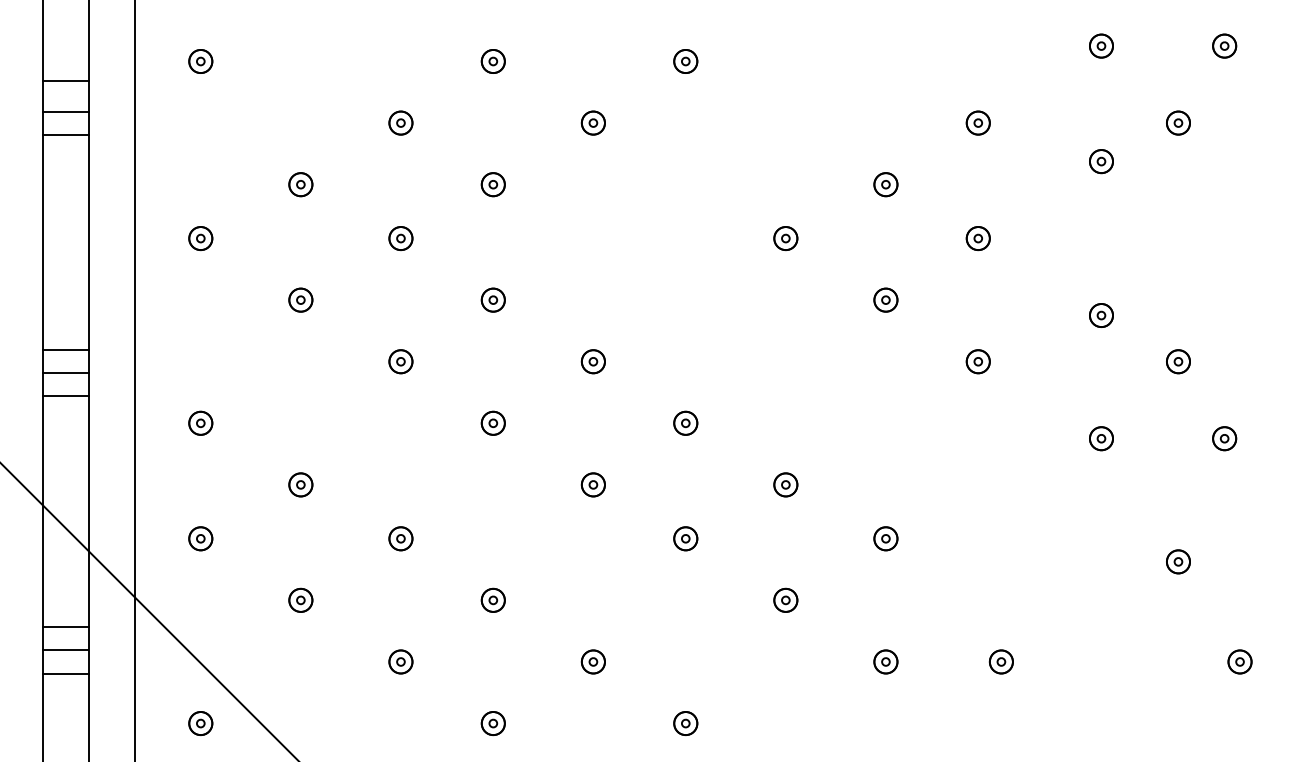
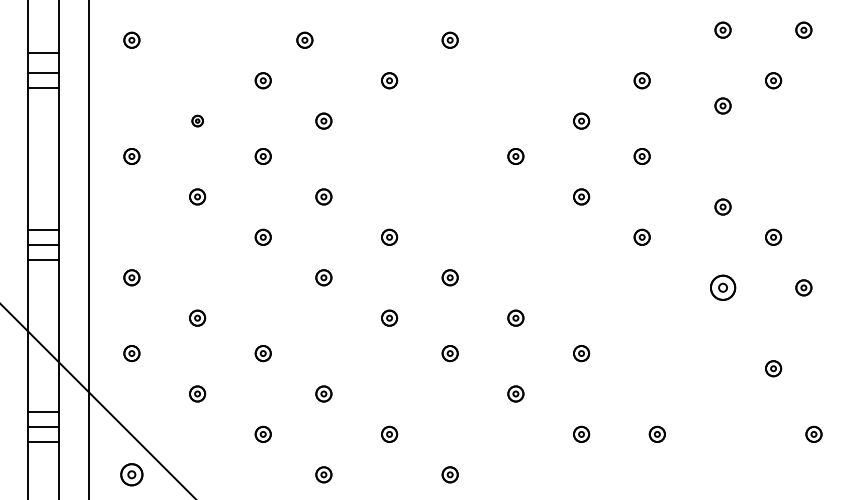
part: (492, 60) -> (304, 39), moved
part: (300, 183) -> (197, 120), size x0.7
part: (1100, 438) -> (722, 287), size x1.6
part: (200, 723) -> (131, 474), size x1.4

